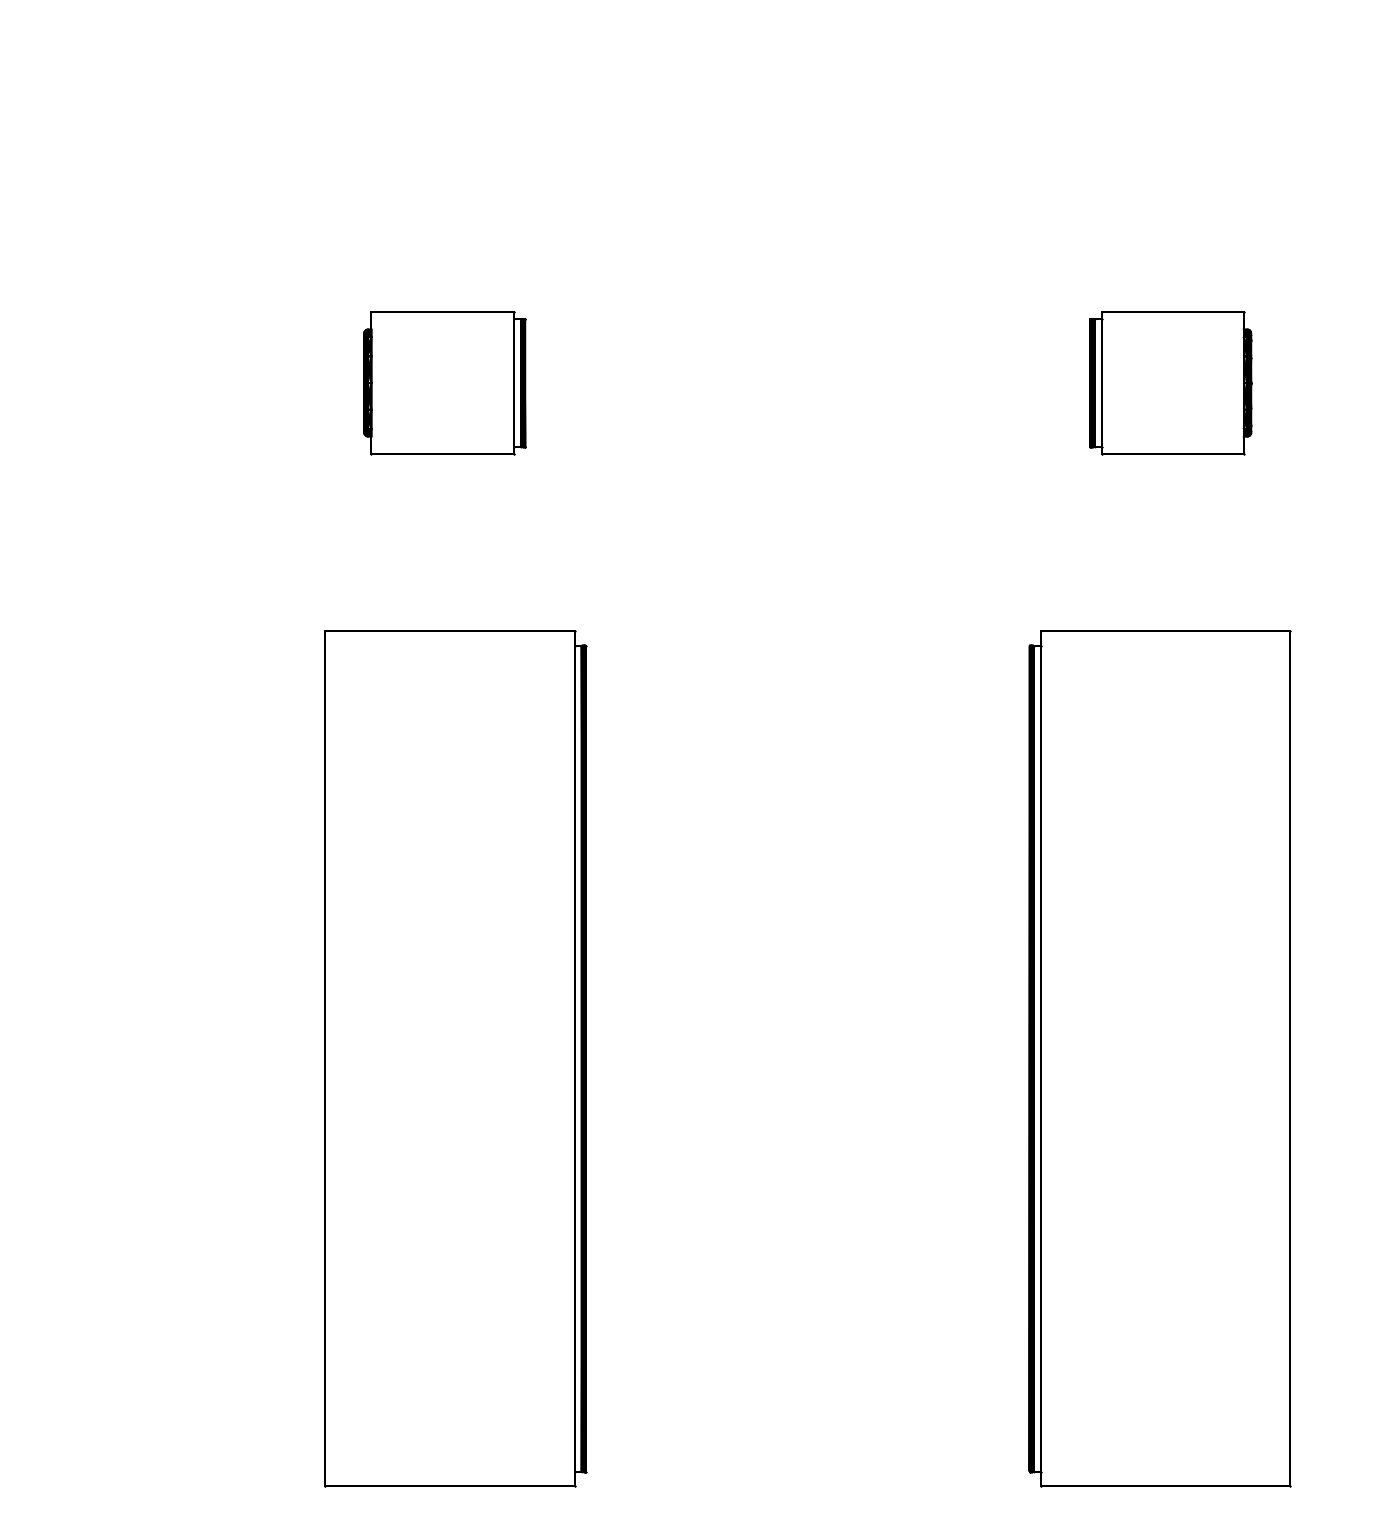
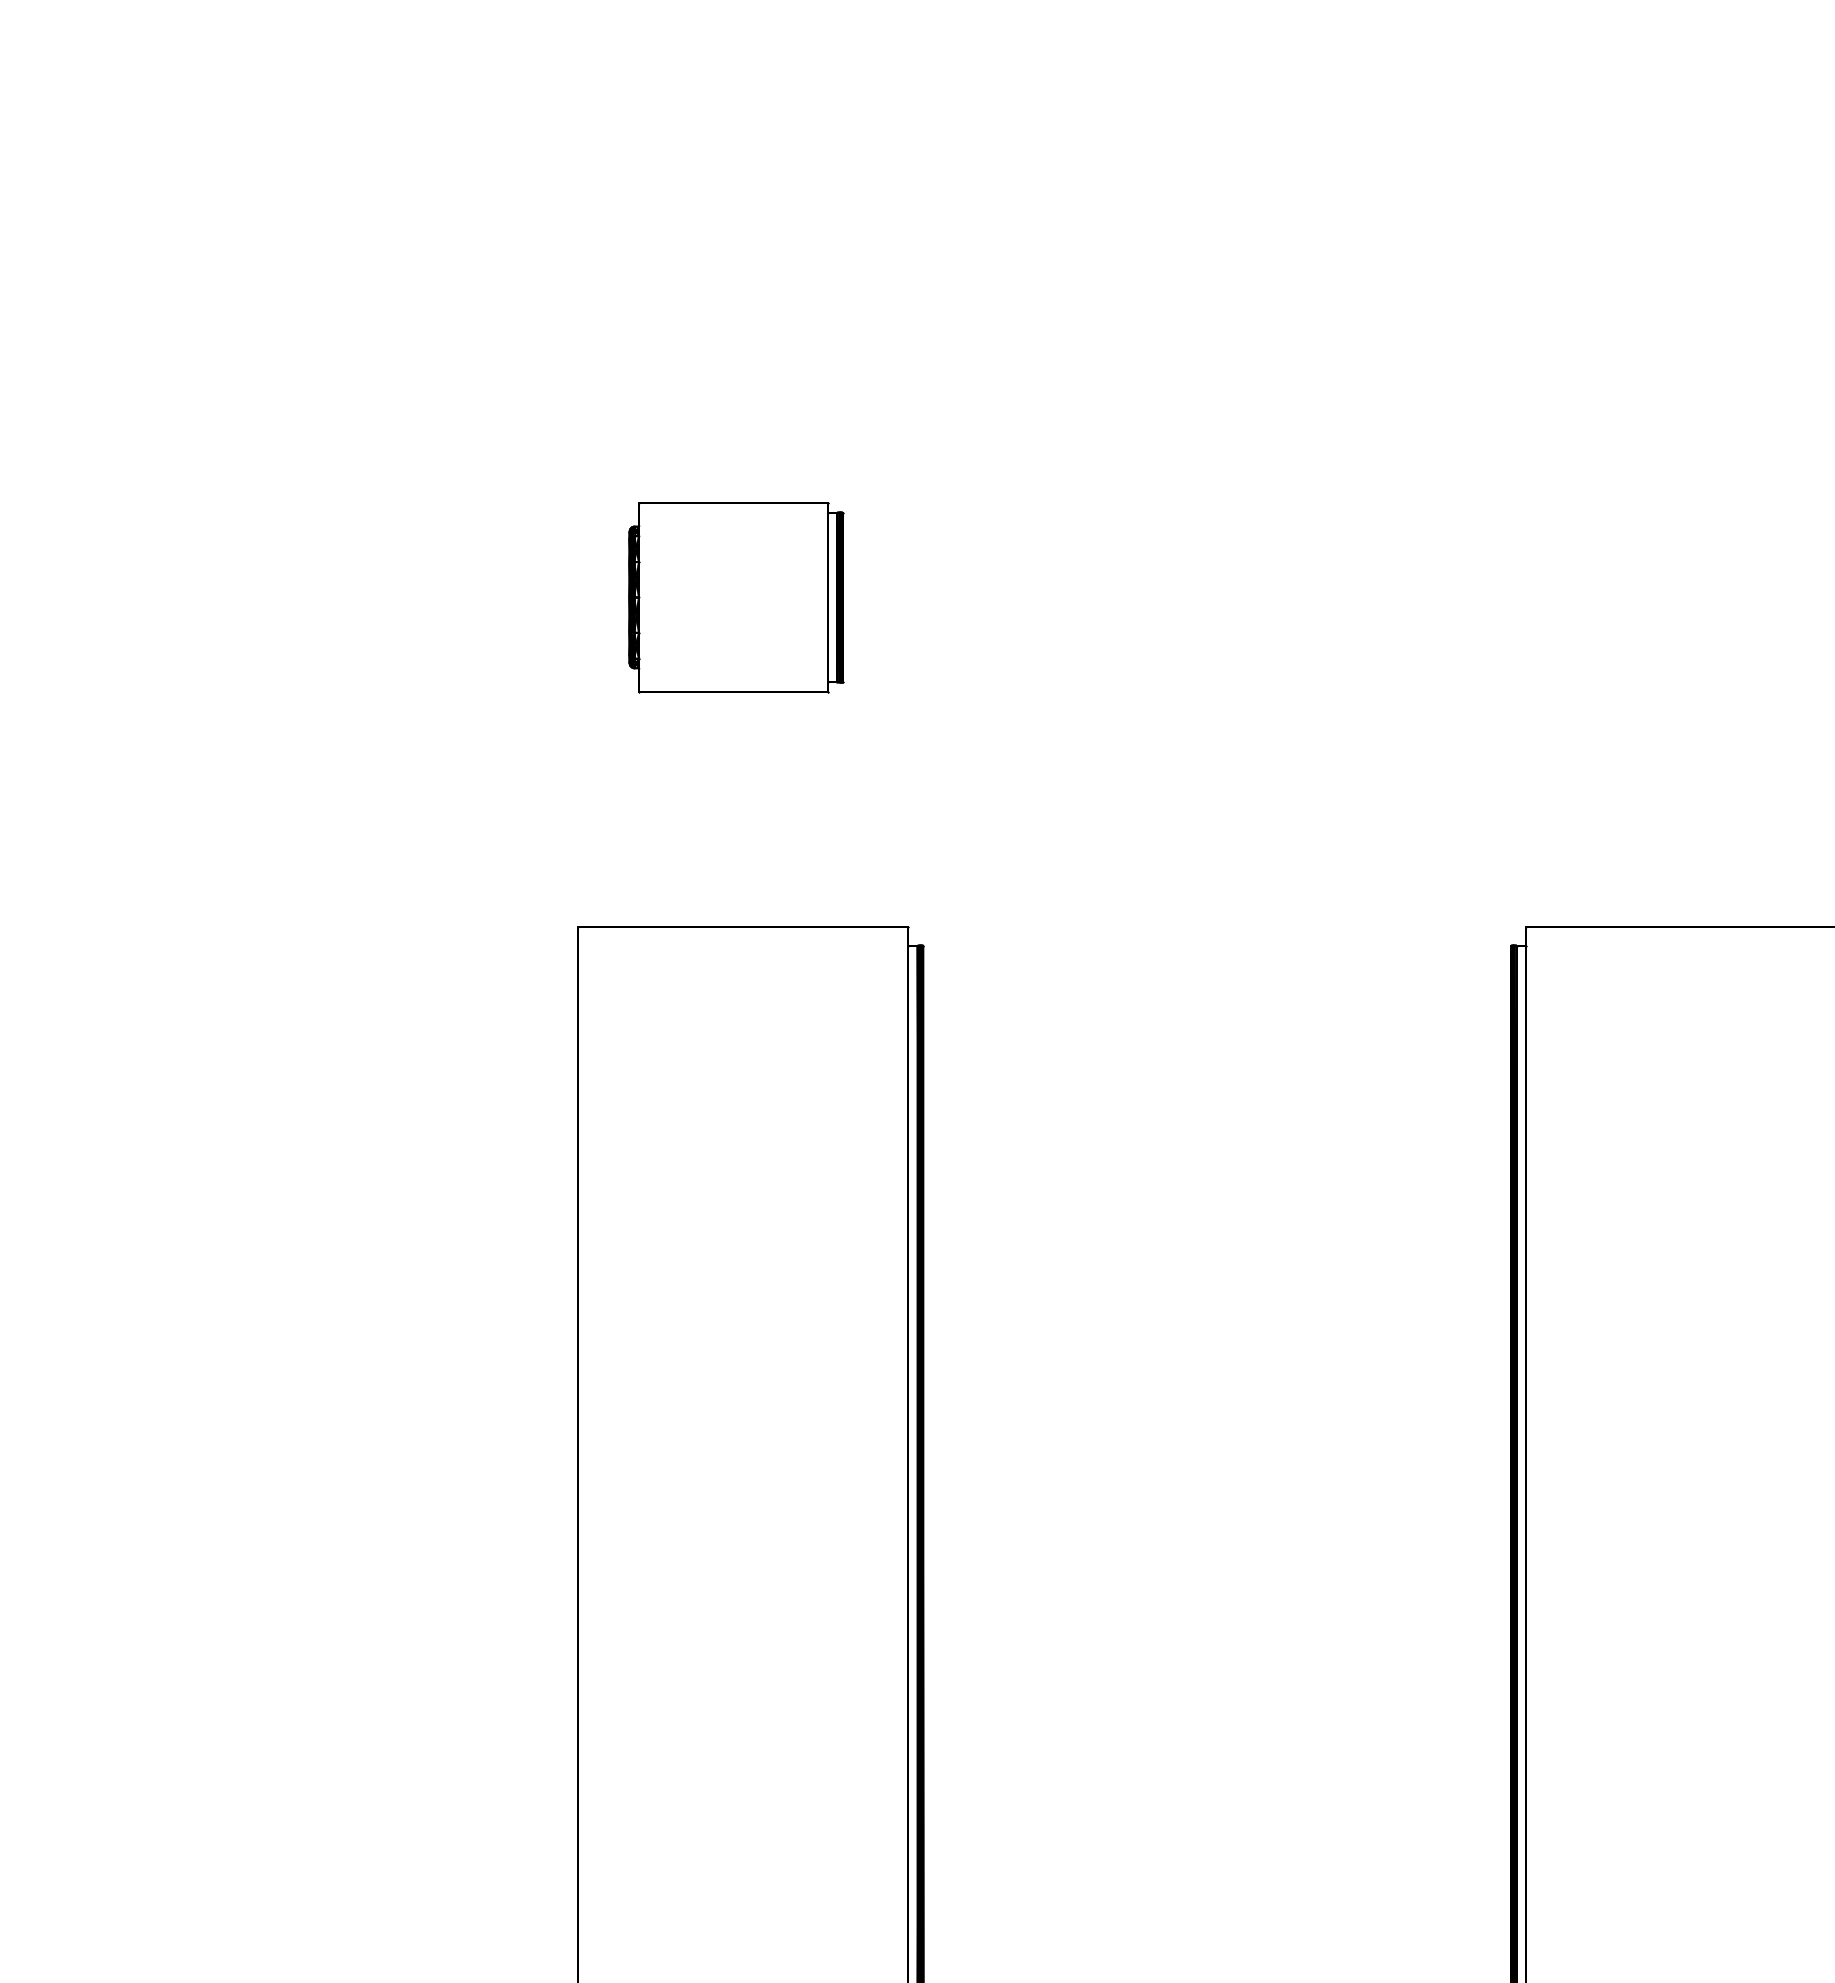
part: (1170, 383) -> (1698, 598), removed

